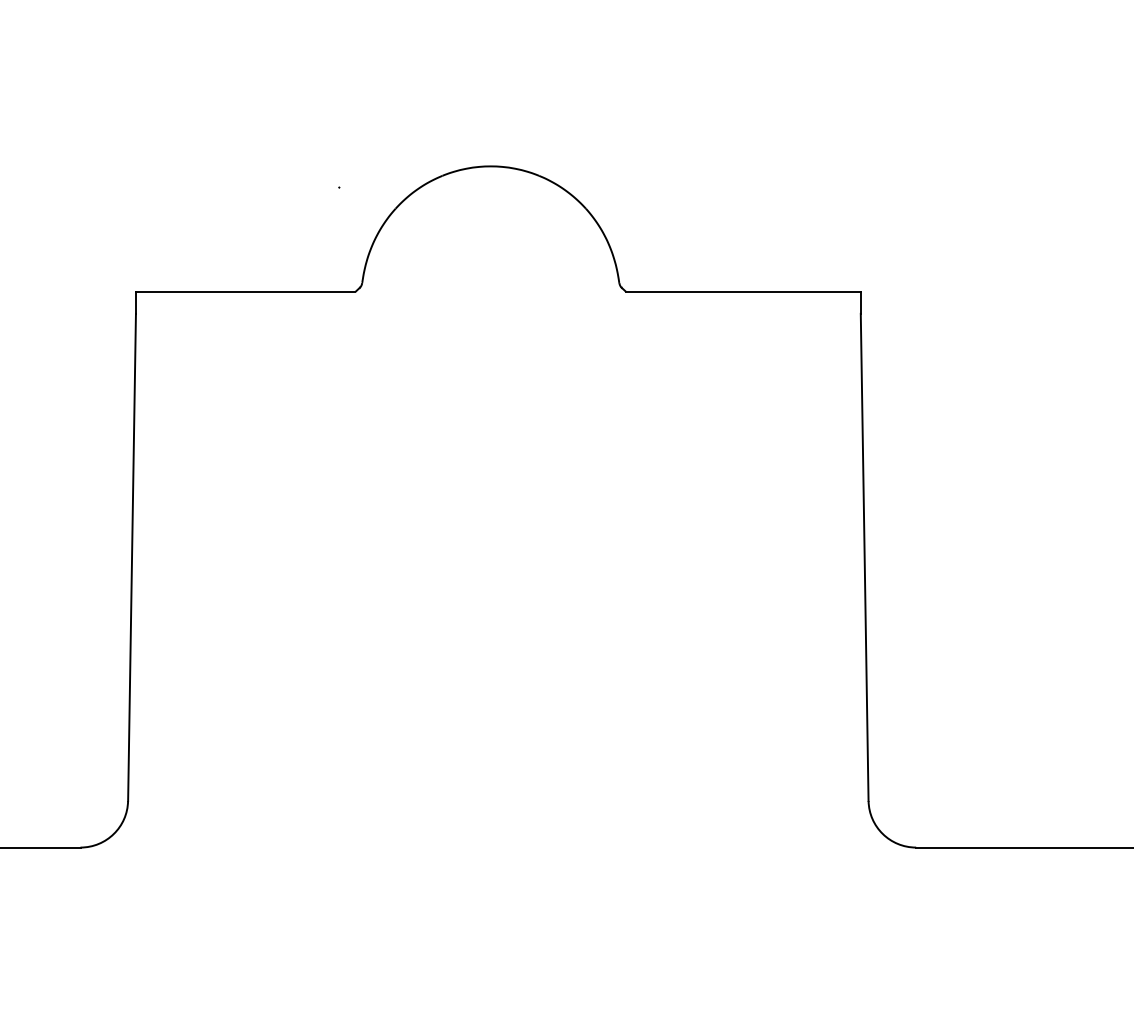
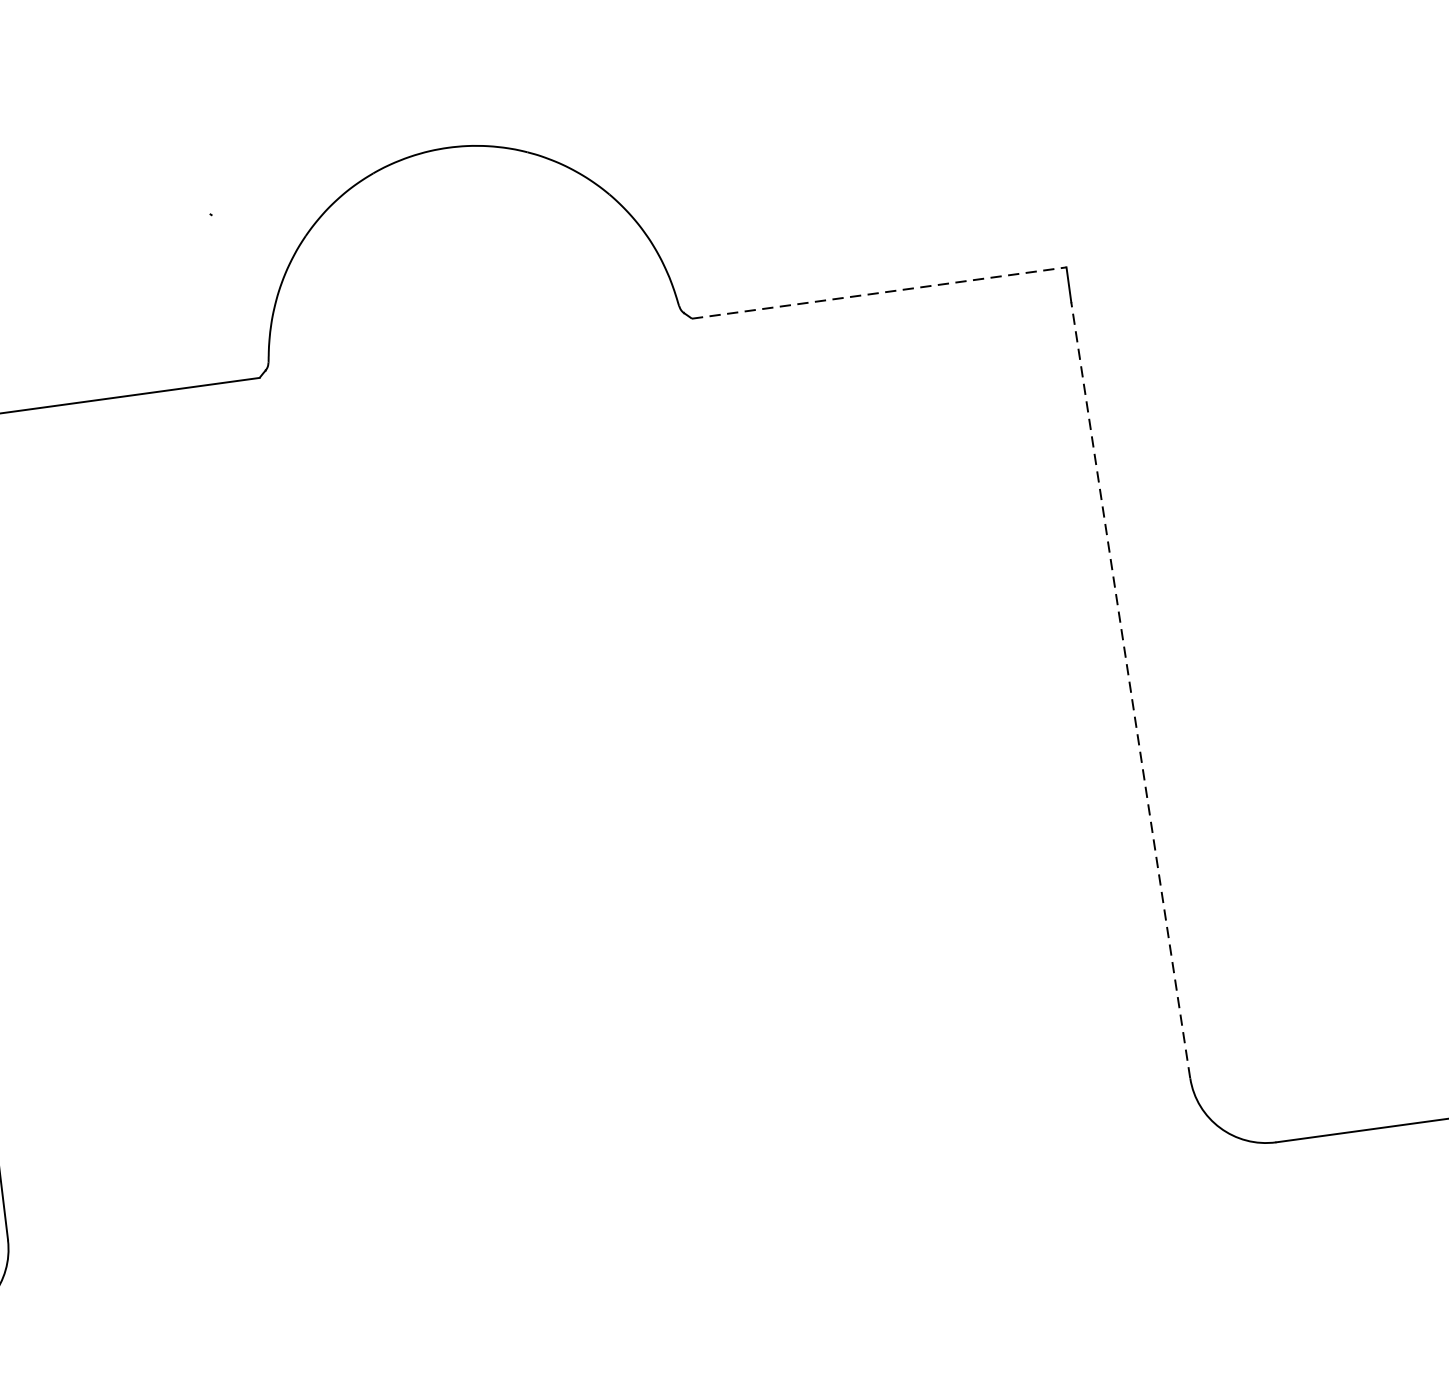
line: (743, 291) -> (879, 292), solid -> dashed
line: (864, 557) -> (1130, 690), solid -> dashed

